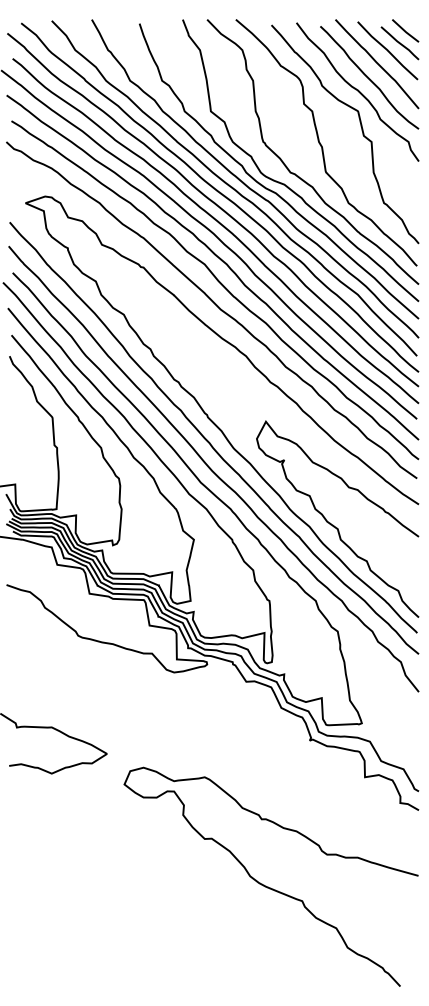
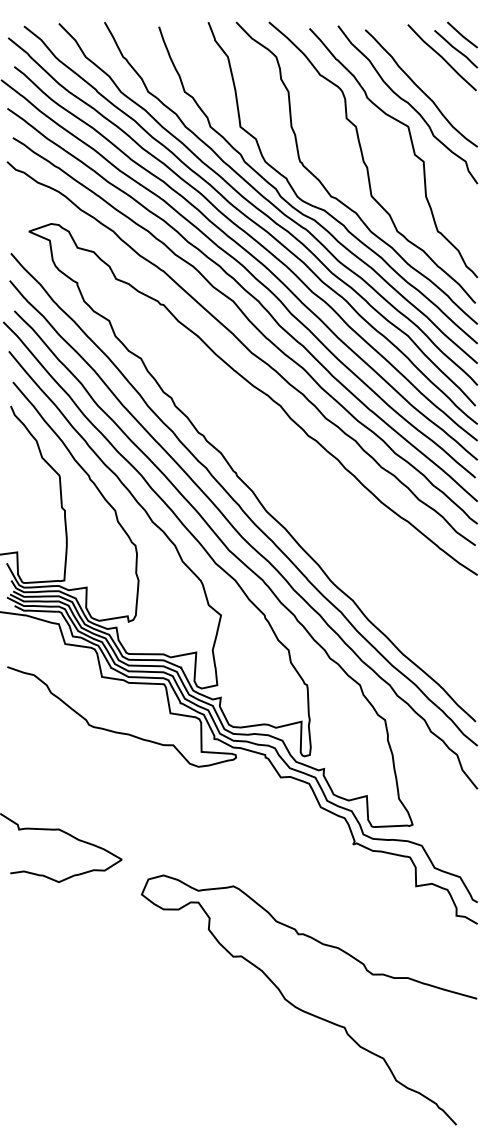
curve: (377, 64) -> (430, 73), removed
curve: (333, 524) -> (380, 598), removed

